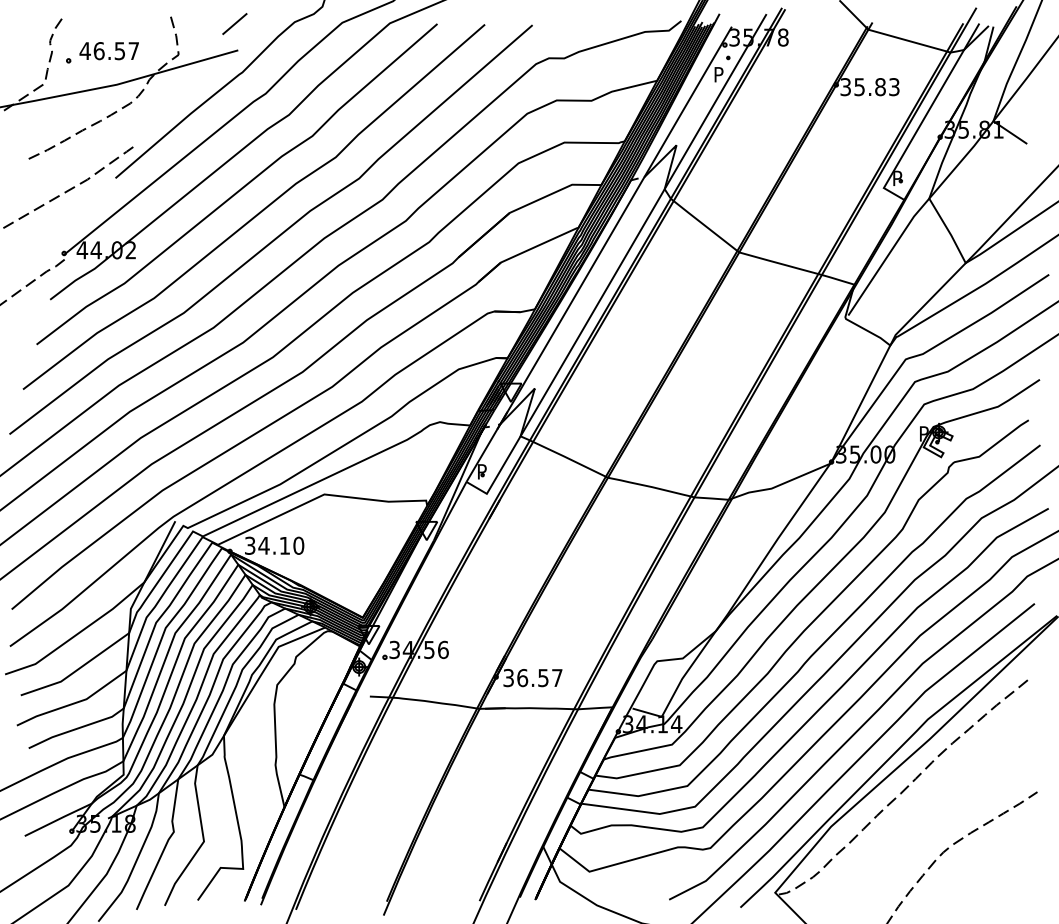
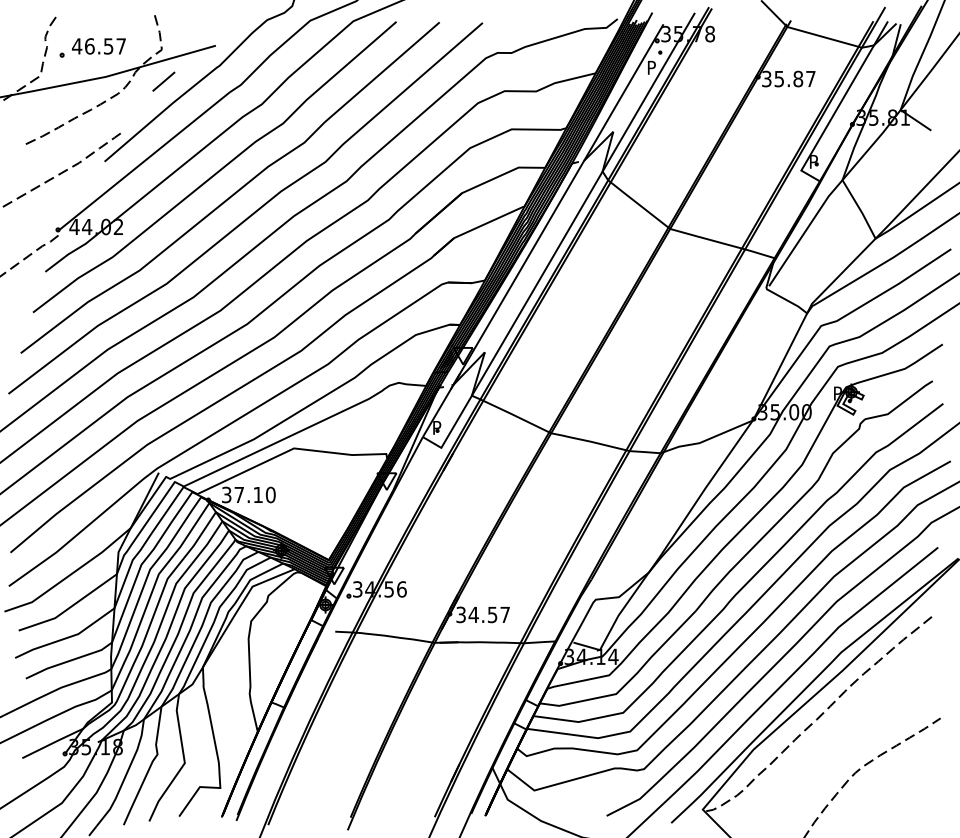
line: (234, 24) -> (163, 82), moved
text: (894, 87) -> (810, 79), 35.83 -> 35.87
text: (263, 545) -> (238, 494), 34.10 -> 37.10
text: (522, 678) -> (473, 615), 36.57 -> 34.57

